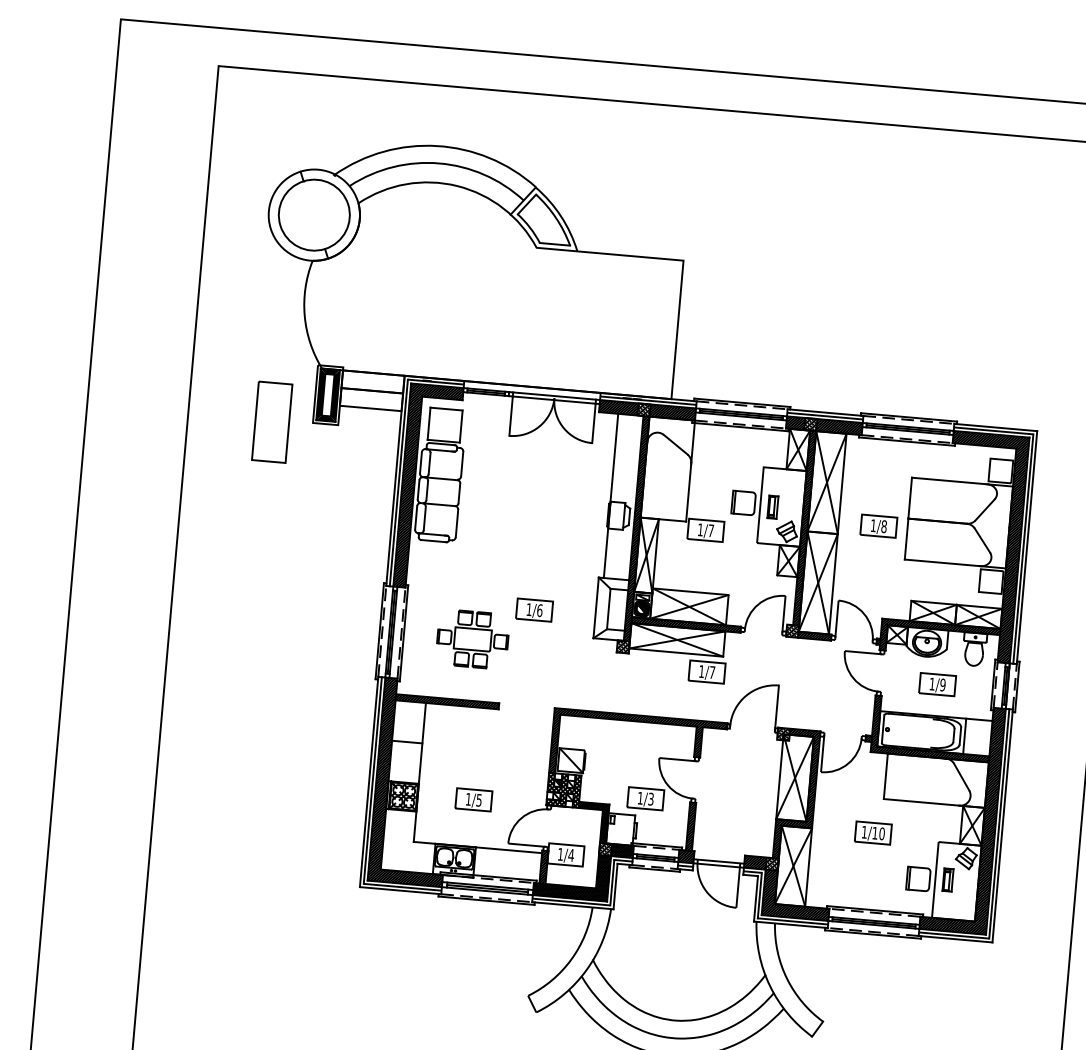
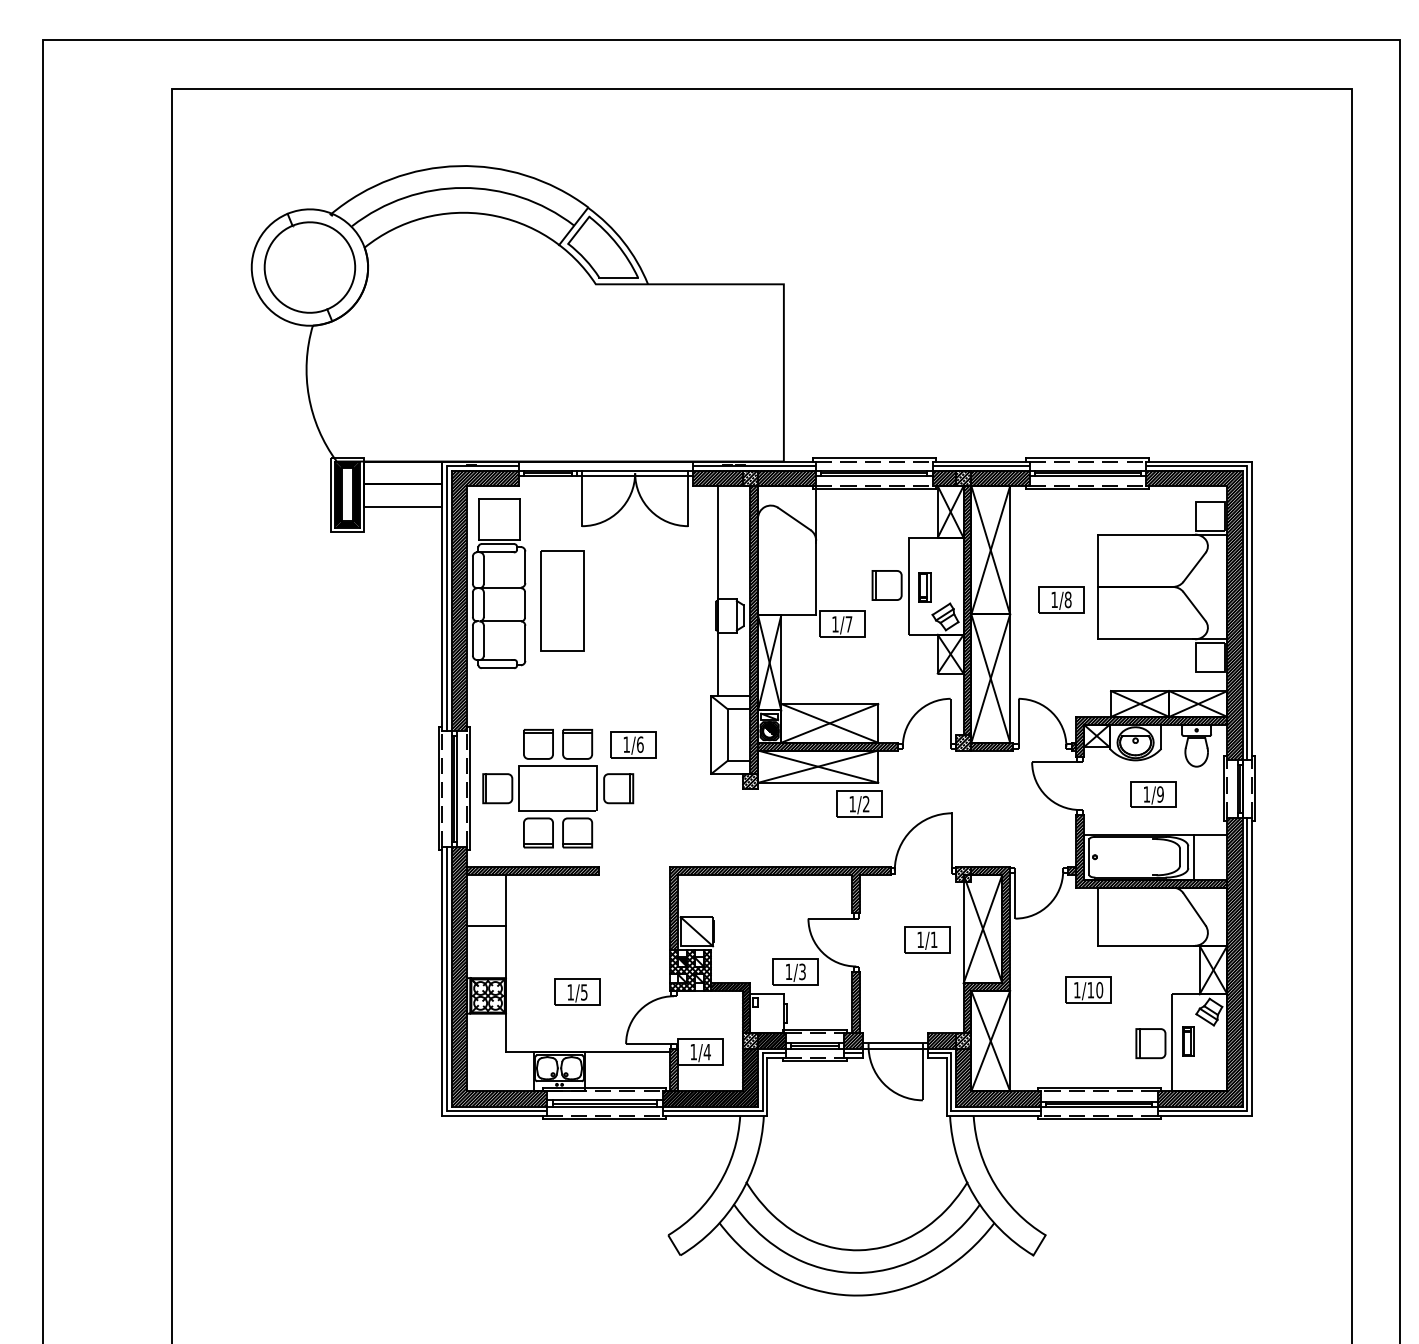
part: (272, 421) -> (562, 600), moved
part: (472, 639) -> (558, 788), size x1.67
text: (712, 672) -> (866, 803), 1/7 -> 1/2
part: (750, 782) -> (927, 939), added

